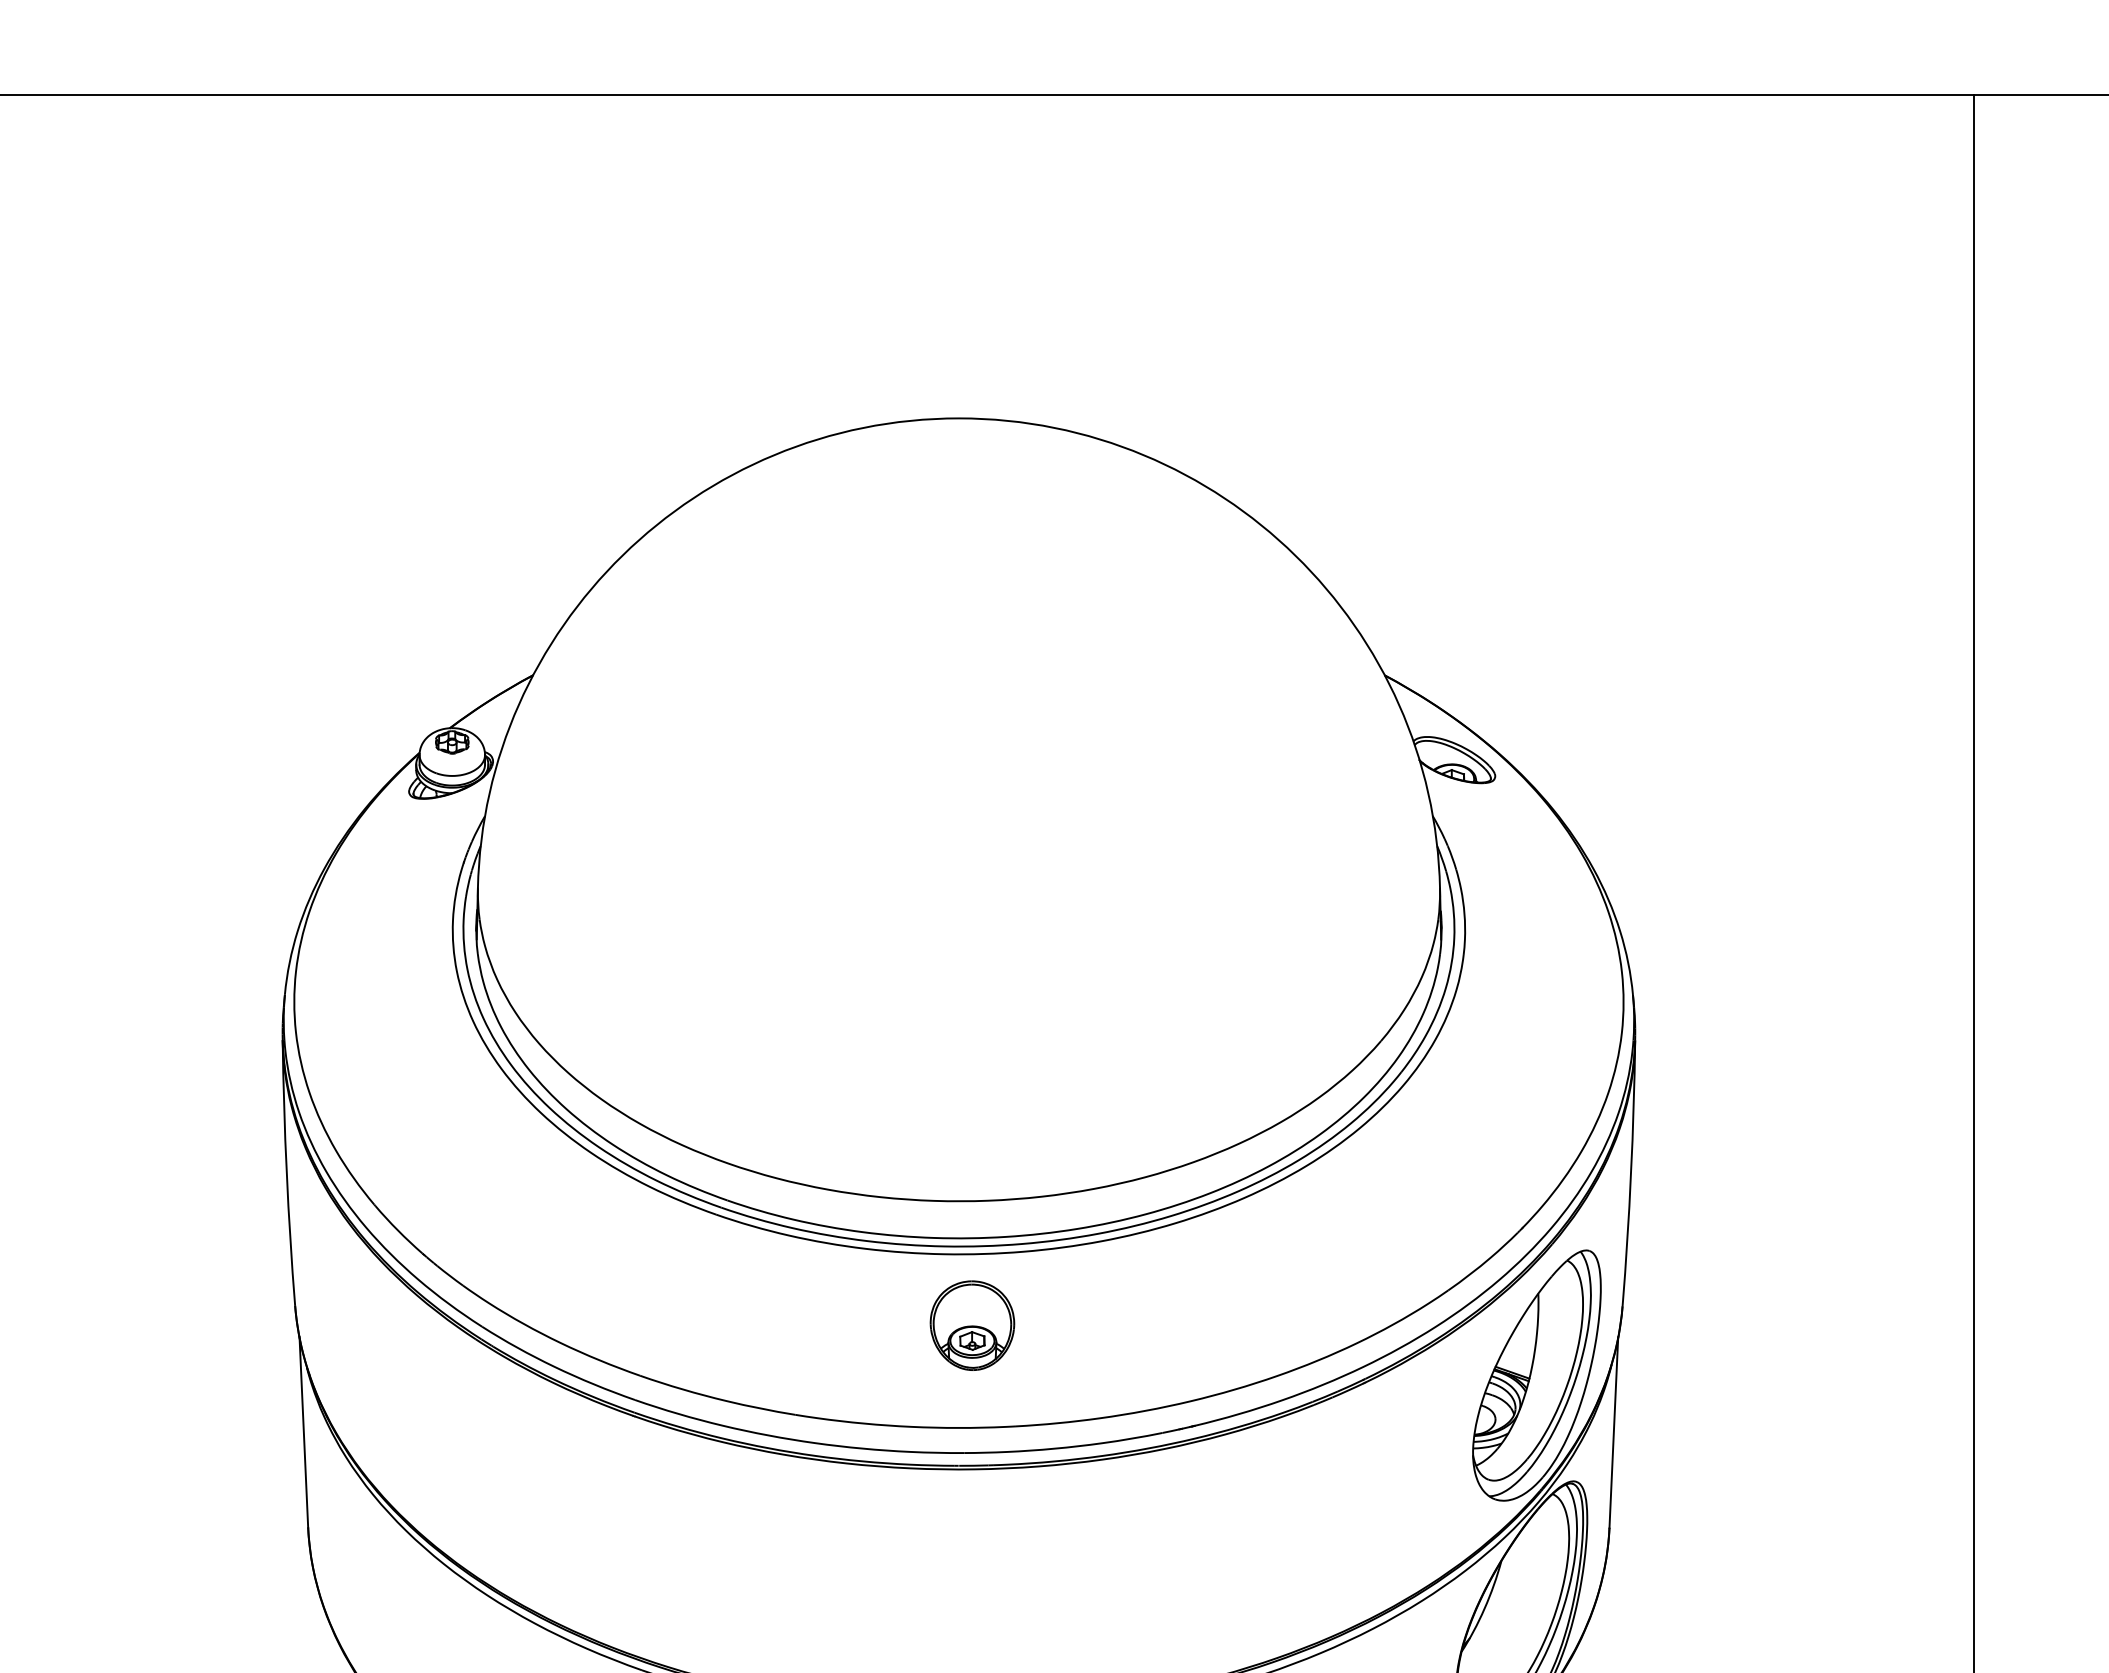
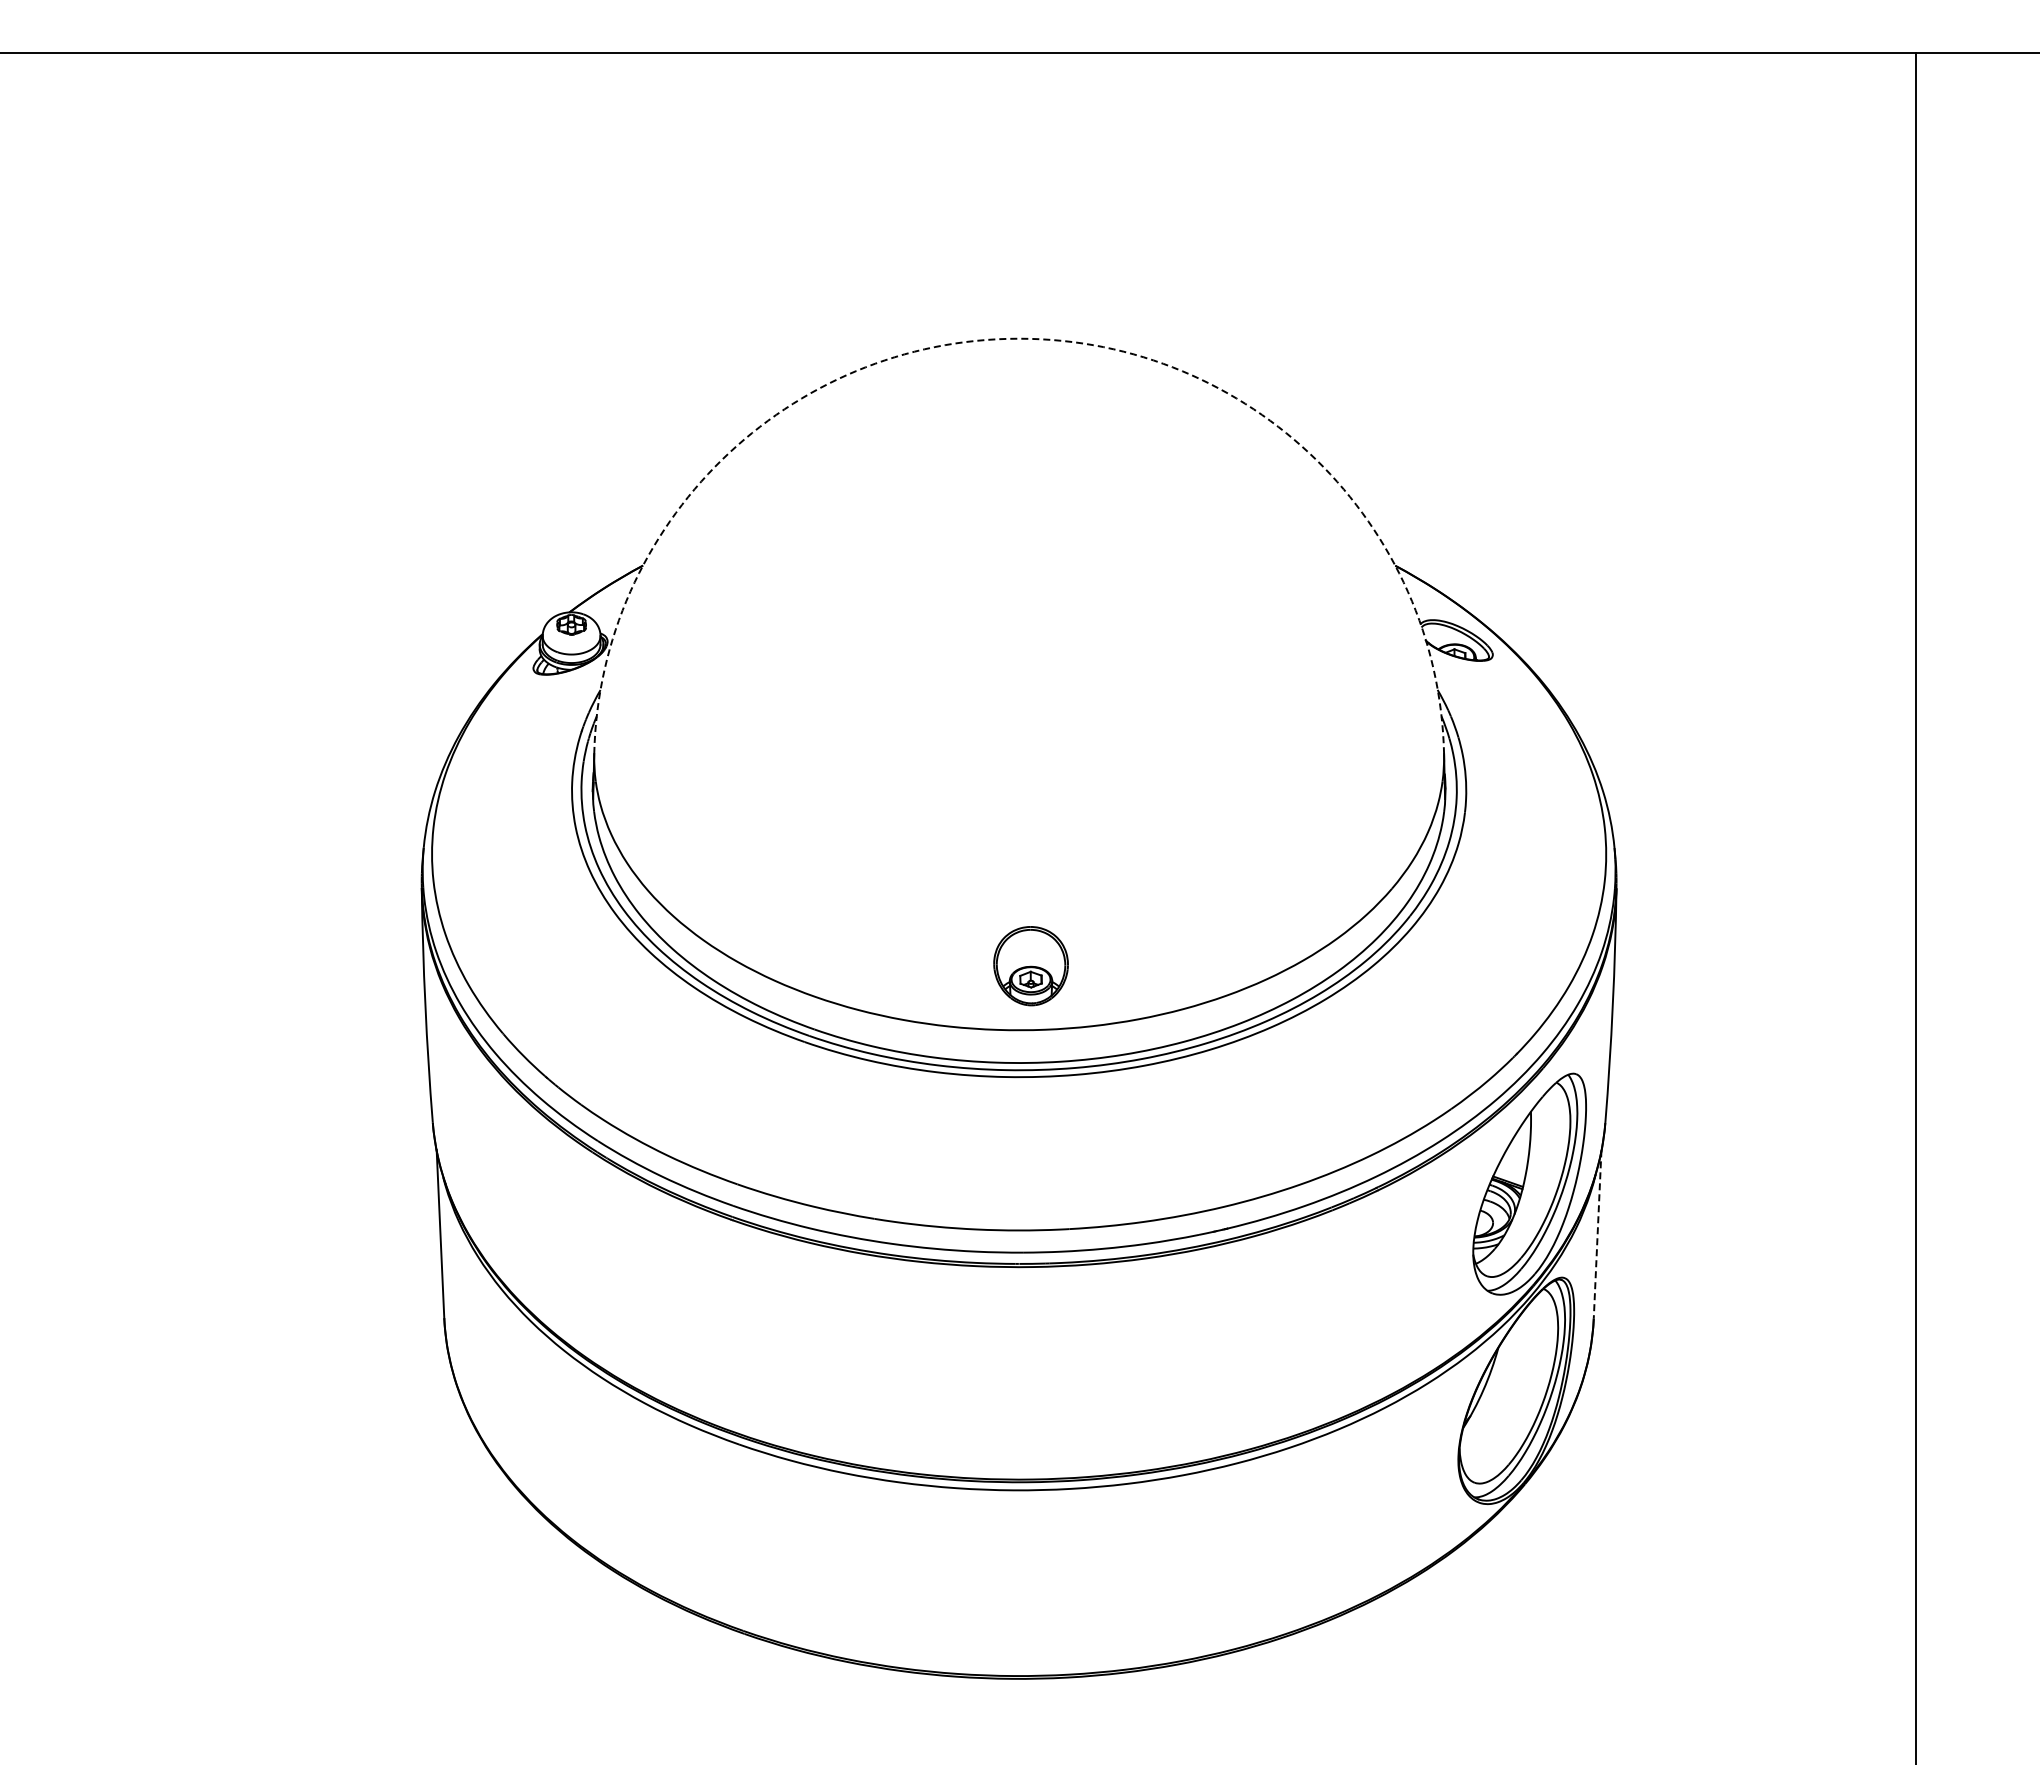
arc: (959, 418) -> (1019, 338), solid -> dashed
part: (971, 1326) -> (1030, 966), moved
line: (1613, 1432) -> (1597, 1234), solid -> dashed

